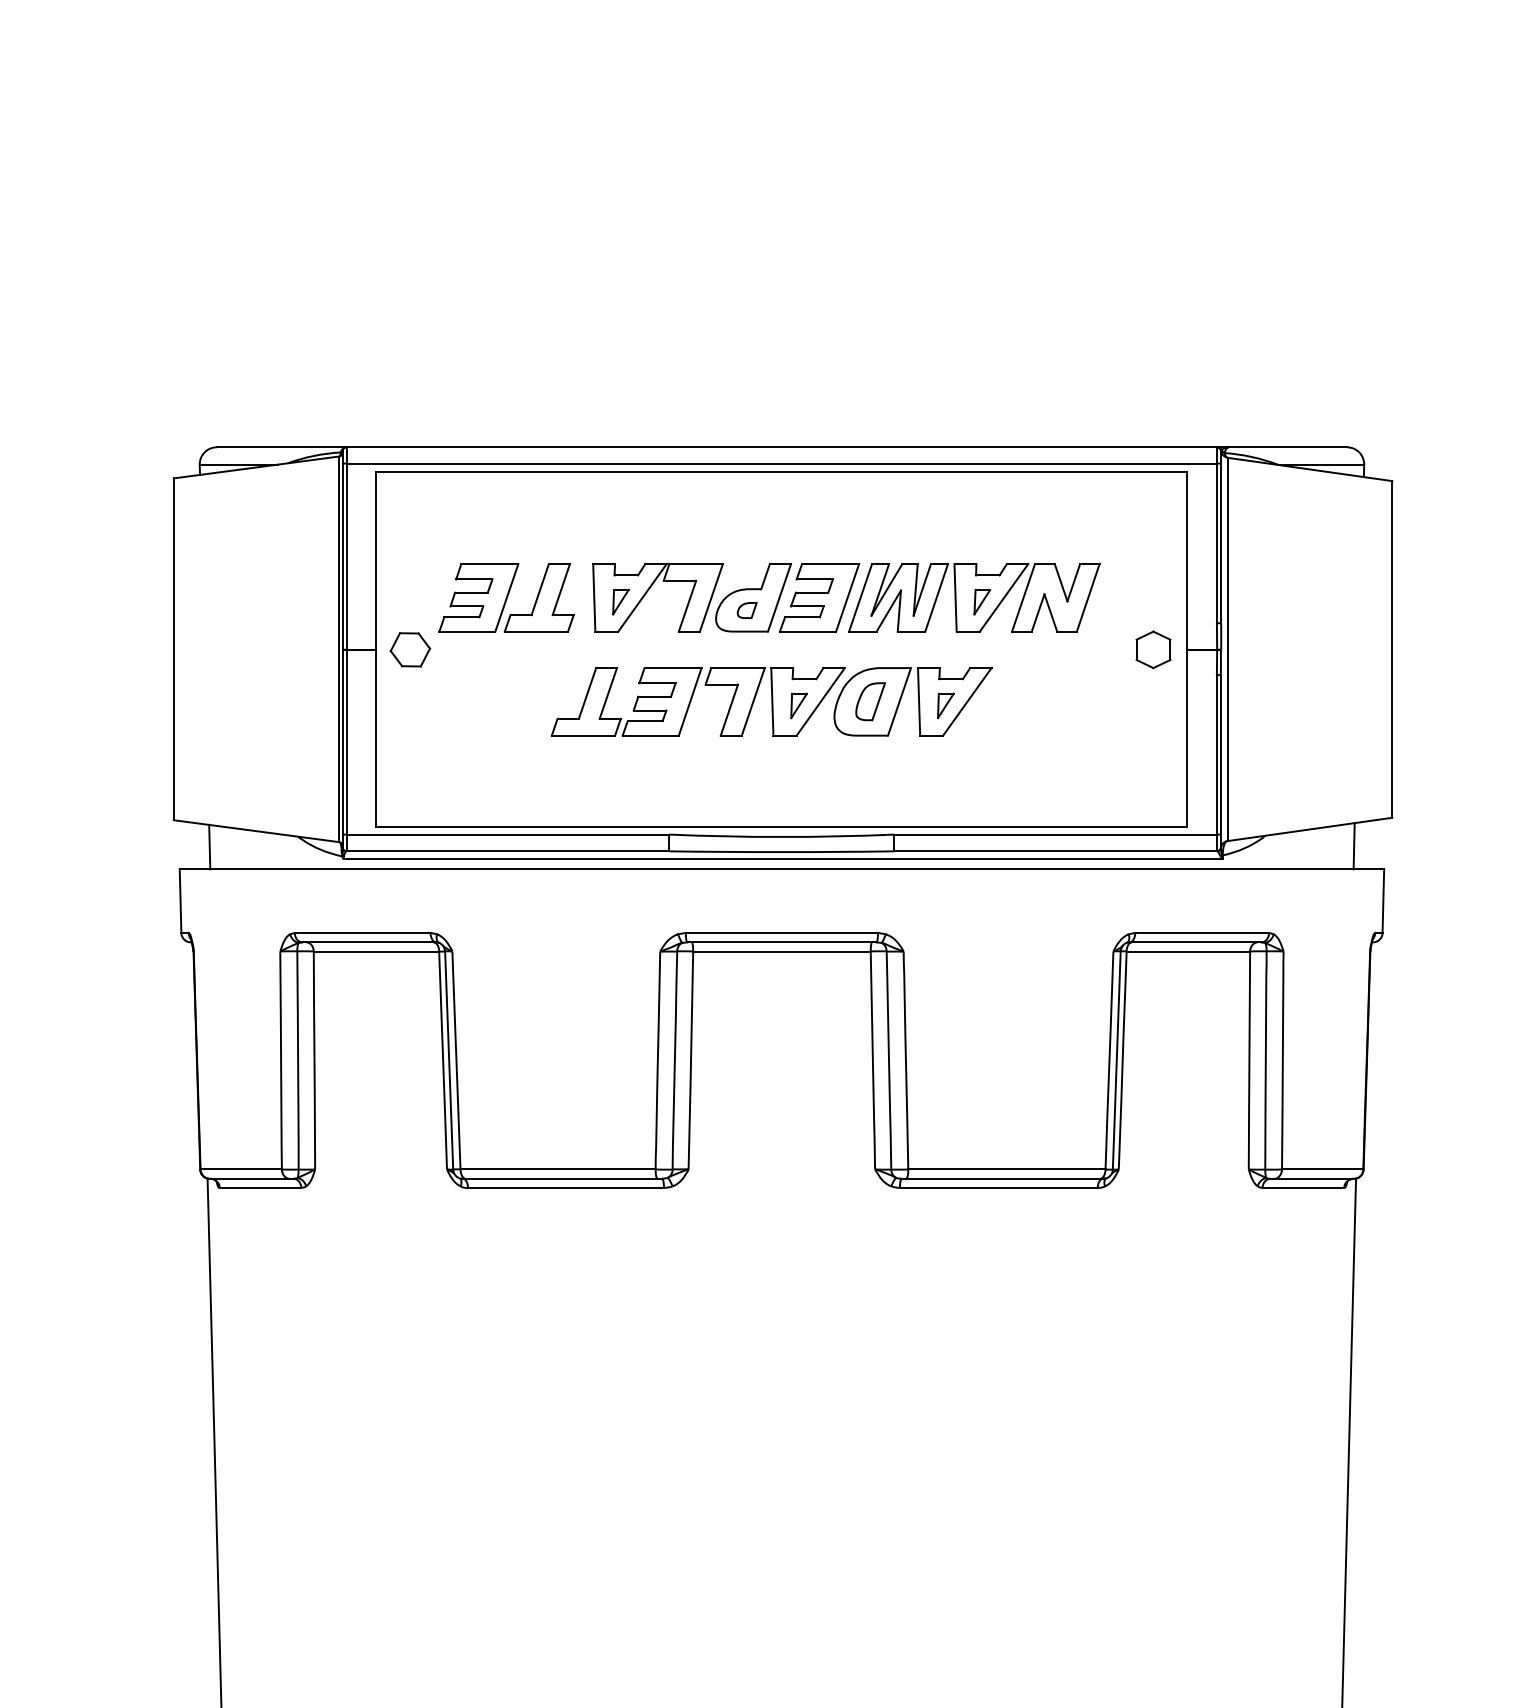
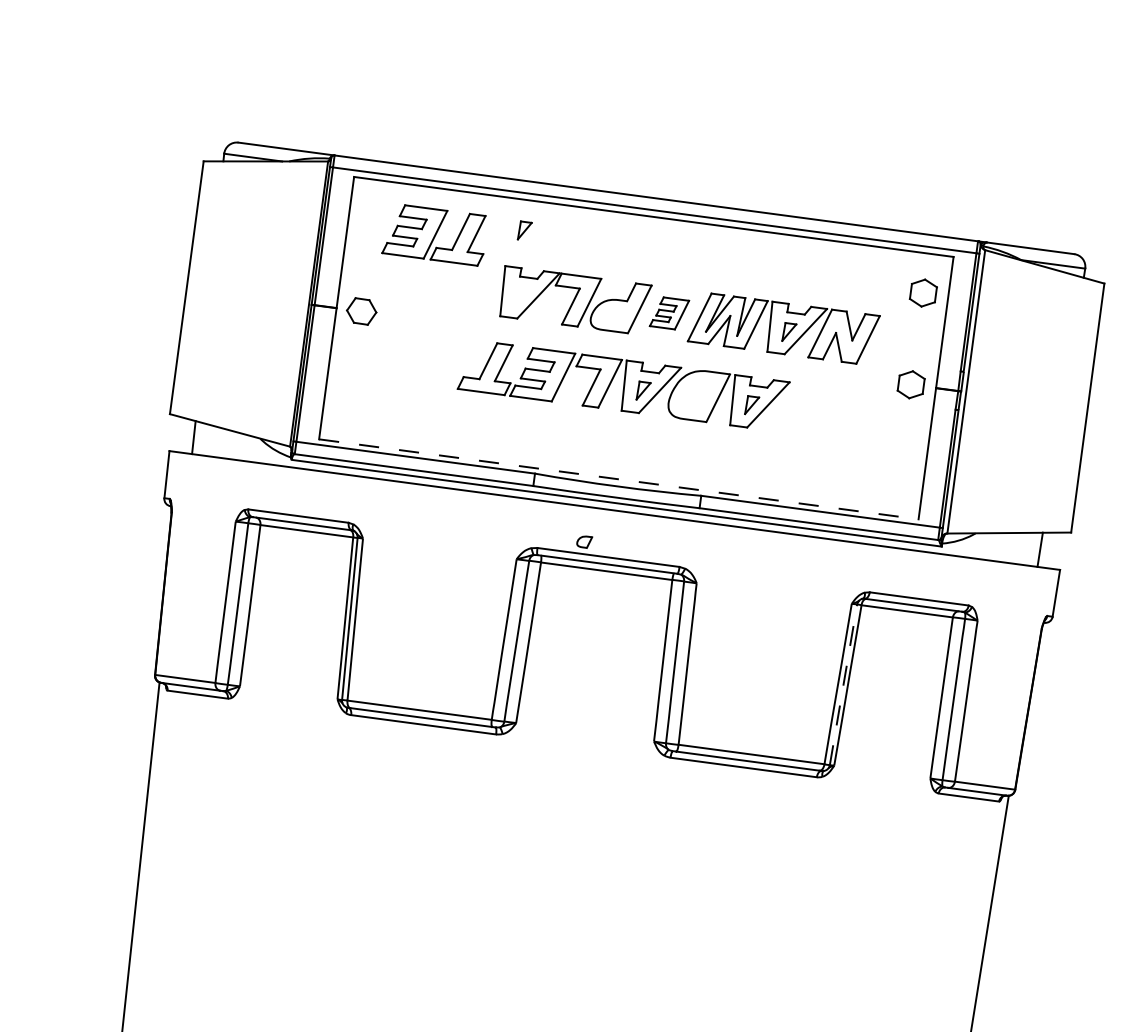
part: (1153, 525) -> (923, 292), added
part: (506, 597) -> (435, 234), moved
part: (819, 597) -> (669, 313), size x0.6
part: (620, 602) -> (524, 231), moved
part: (746, 610) -> (583, 541), moved
part: (870, 701) -> (696, 395), removed
line: (782, 827) -> (619, 479), solid -> dashed
line: (1116, 1059) -> (843, 684), solid -> dashed

